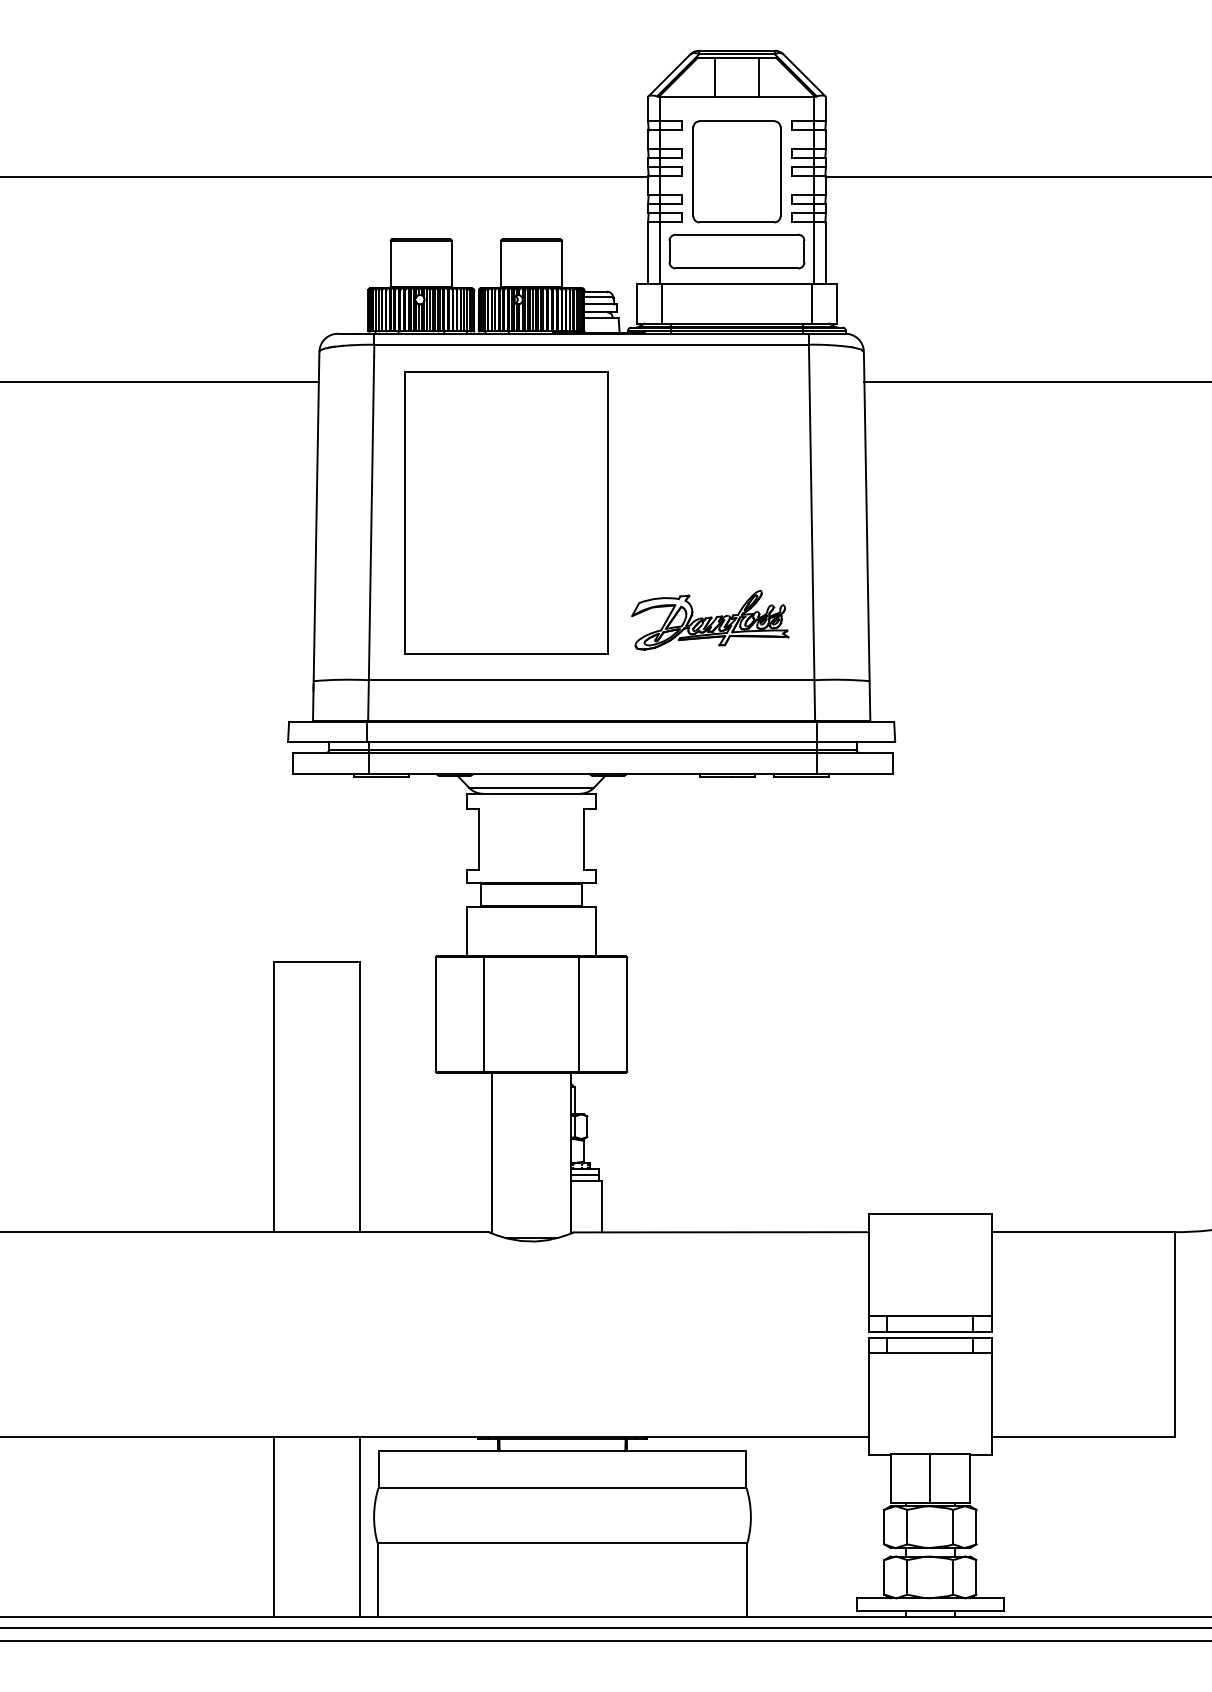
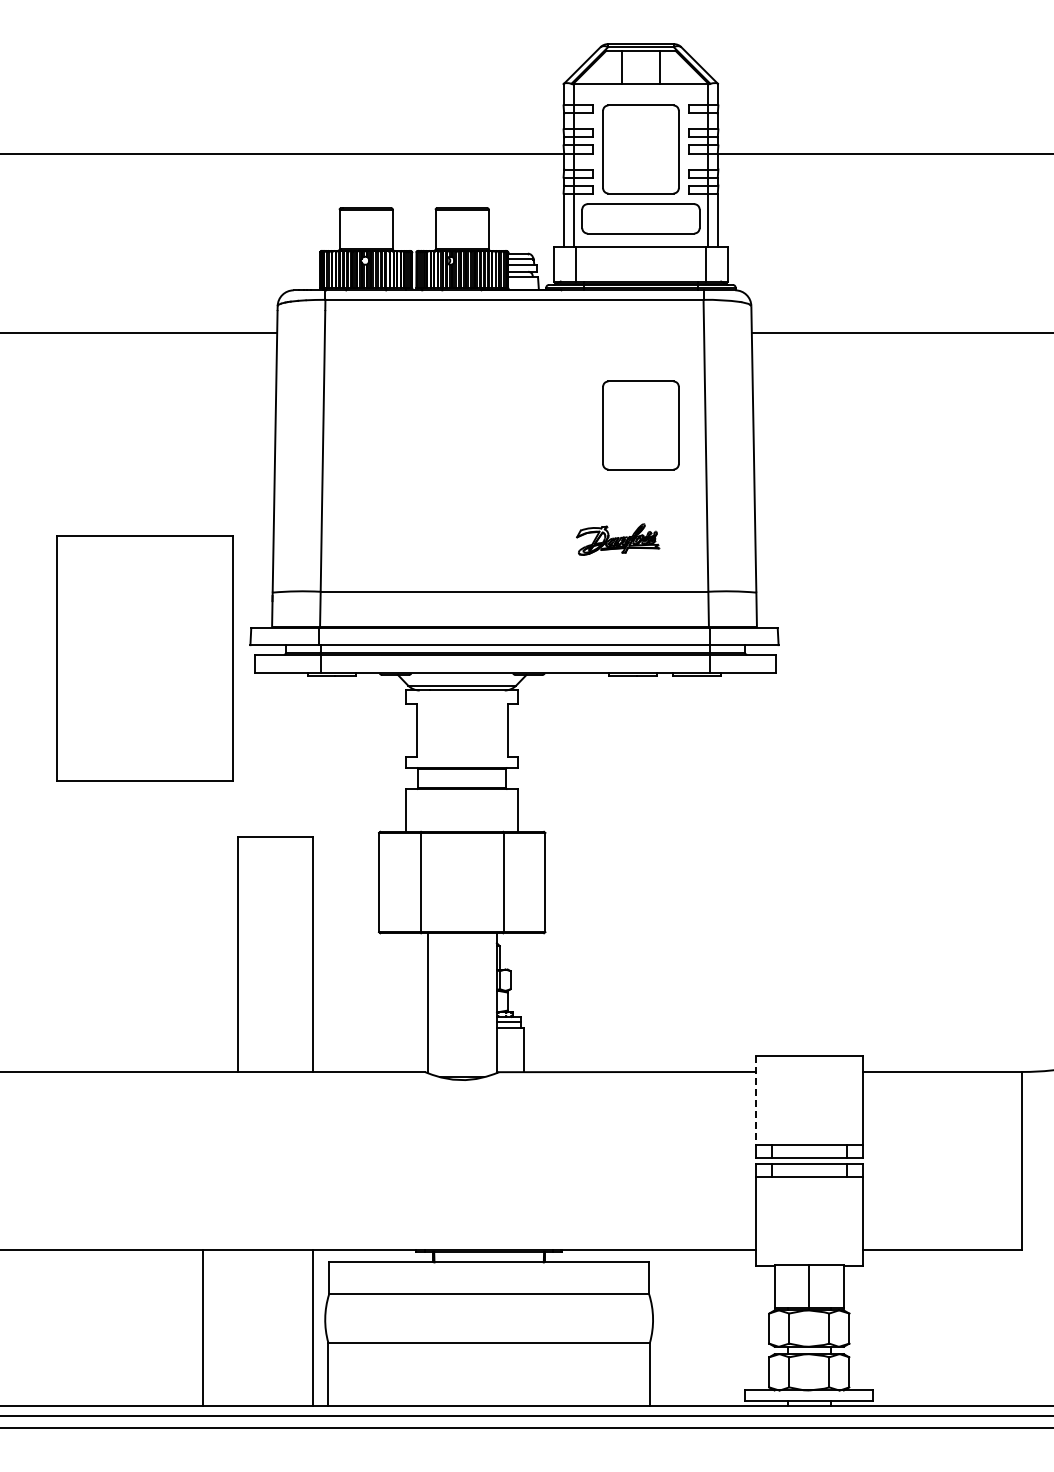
part: (736, 489) -> (640, 425), added
part: (505, 513) -> (144, 658), moved
part: (710, 620) -> (617, 539), size x0.6
line: (868, 1264) -> (755, 1100), solid -> dashed
line: (274, 1527) -> (203, 1328), moved

